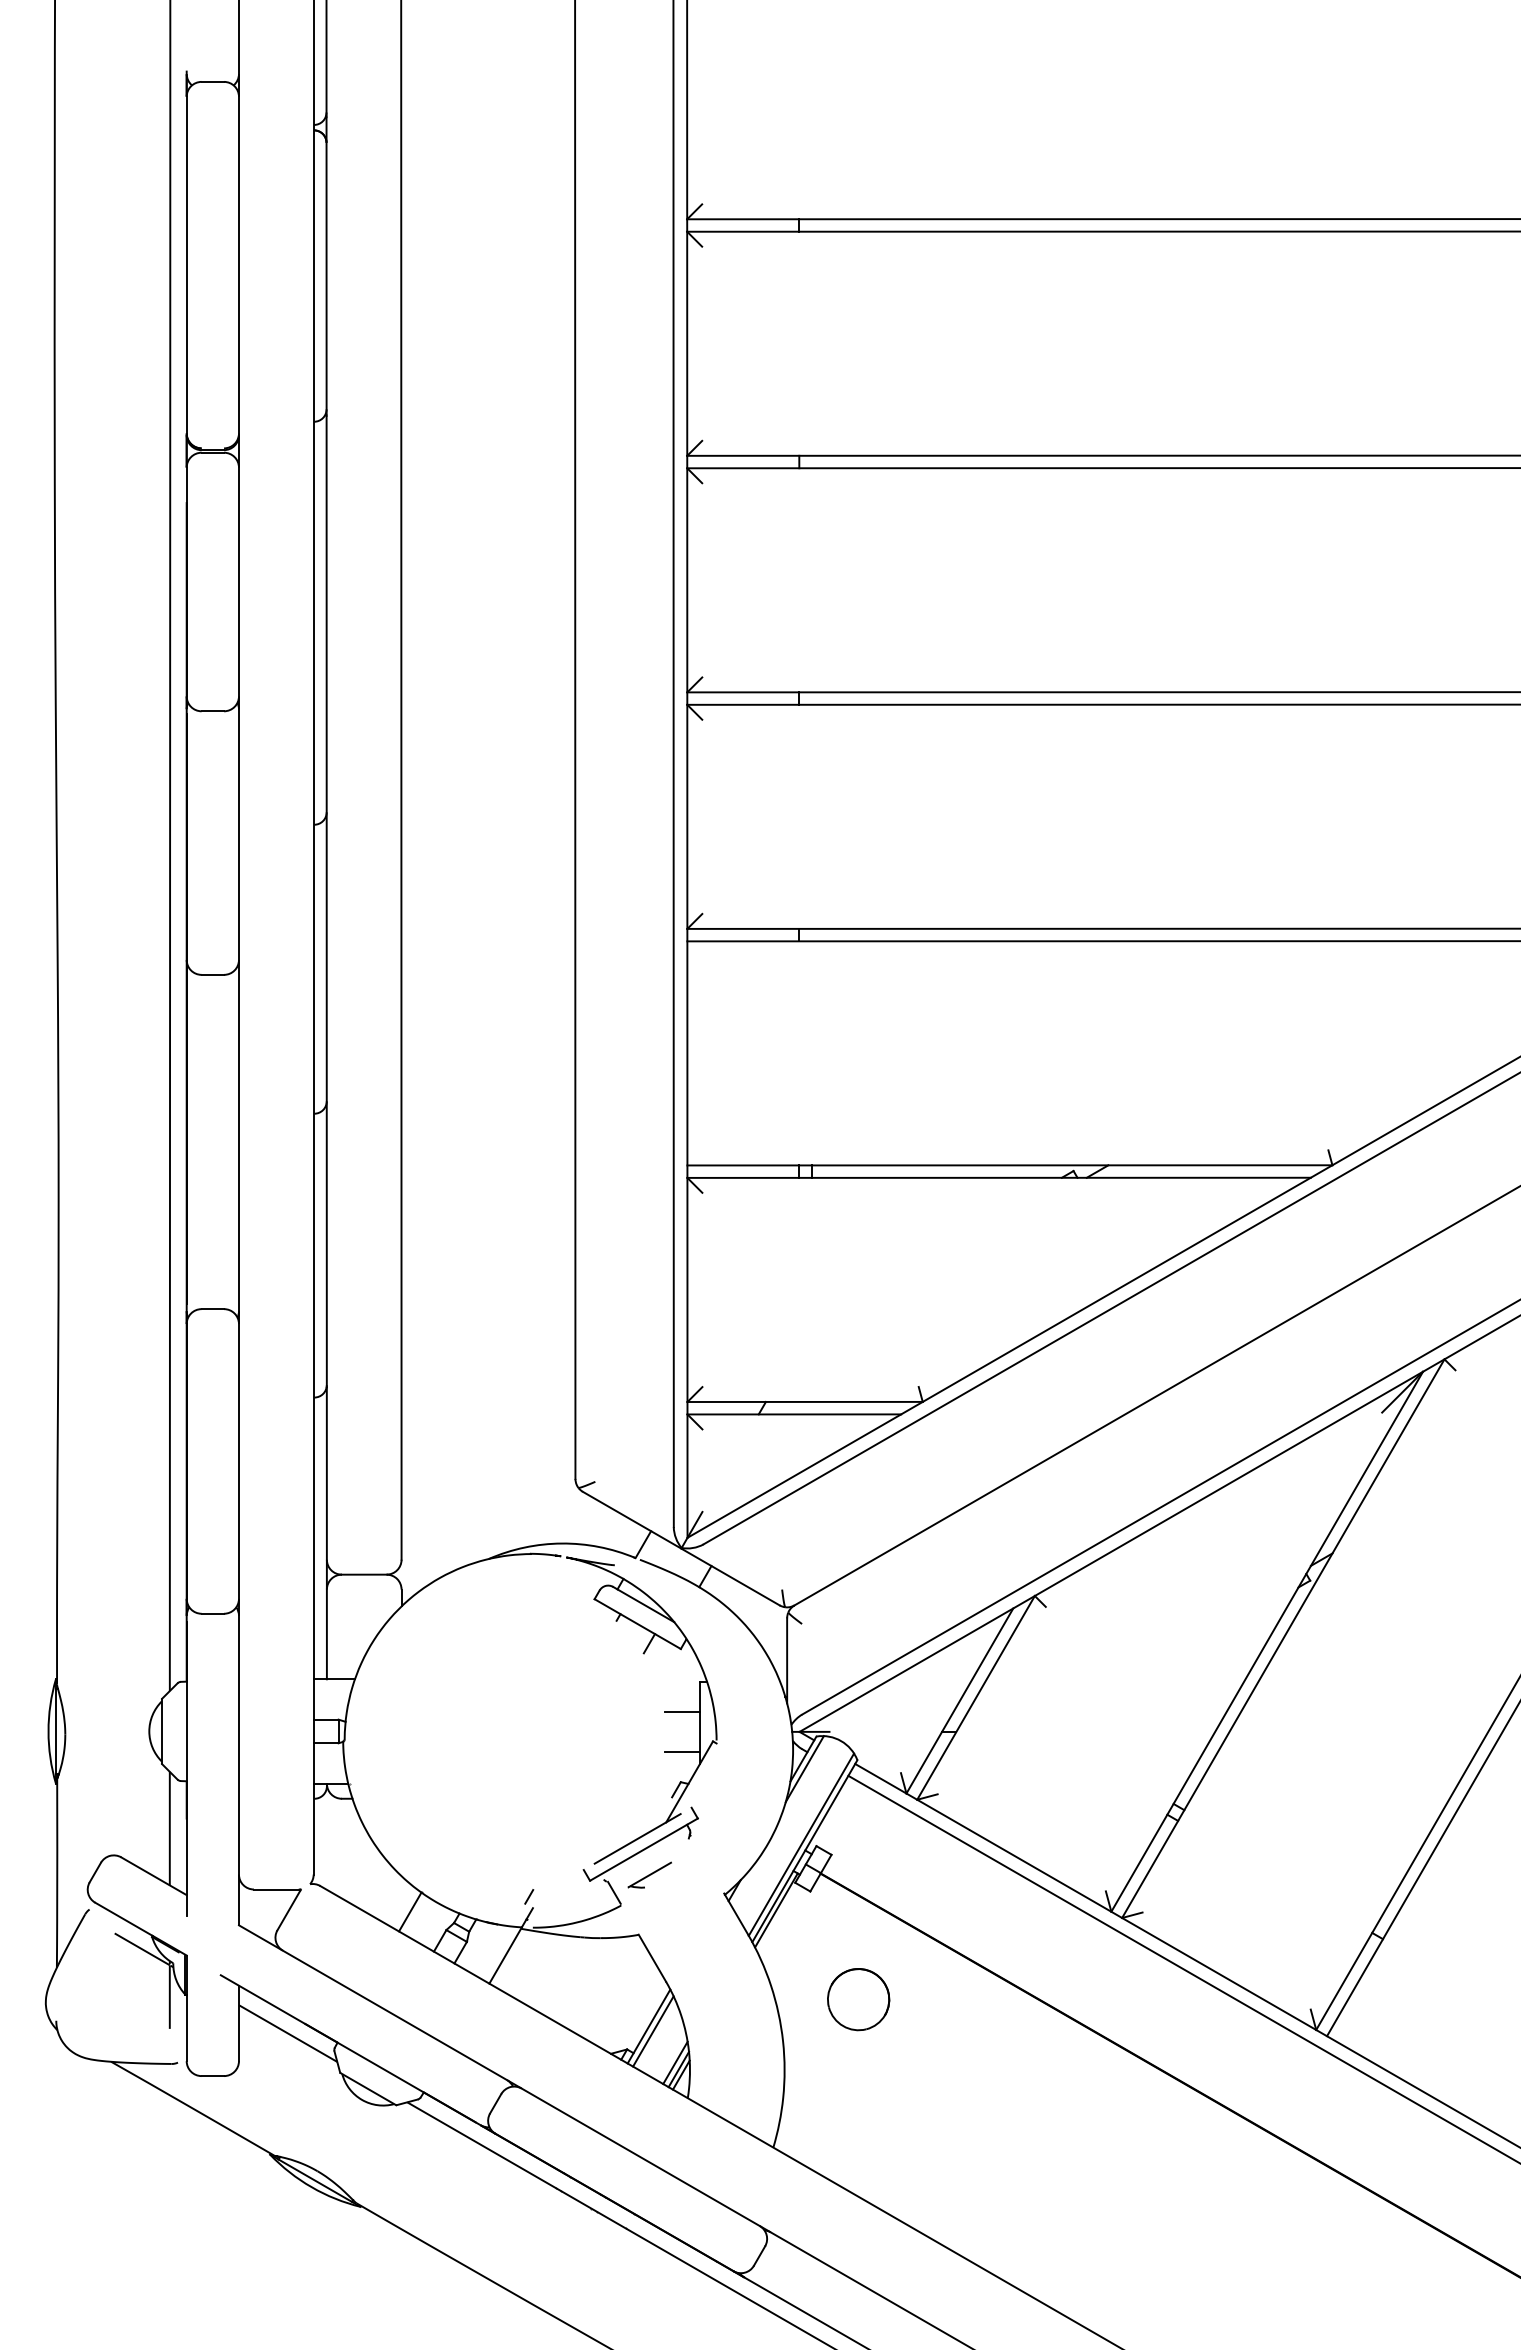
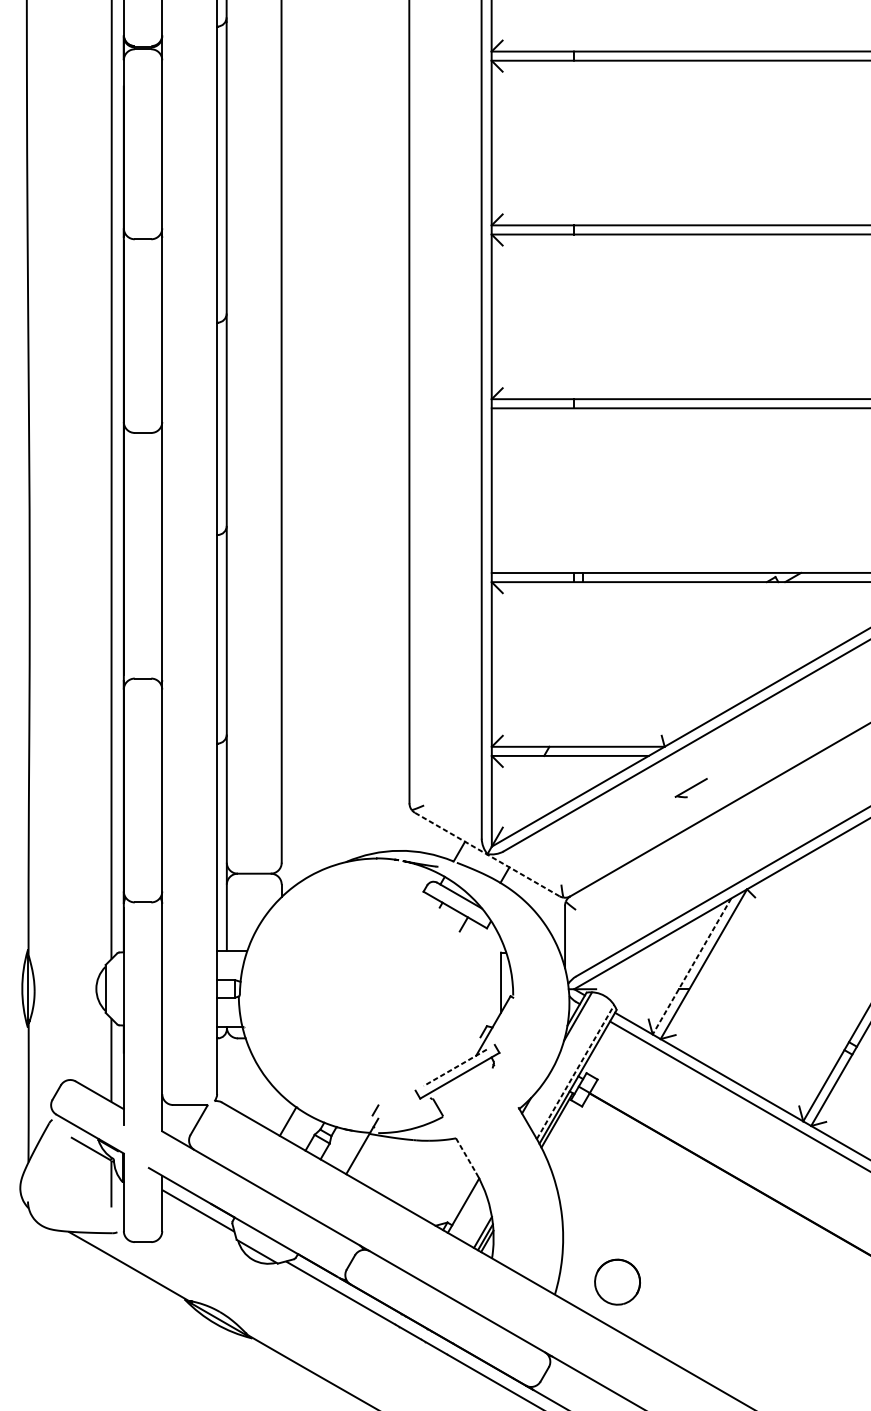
line: (681, 1548) -> (487, 854), solid -> dashed
line: (959, 1700) -> (691, 966), solid -> dashed
line: (682, 1712) -> (488, 974), removed
line: (682, 1751) -> (488, 1003), removed
line: (637, 1838) -> (455, 1067), solid -> dashed
line: (801, 1844) -> (575, 1071), solid -> dashed
part: (649, 1874) -> (690, 787), moved
line: (652, 1958) -> (466, 1155), solid -> dashed
part: (858, 1999) -> (617, 1282), moved
line: (653, 2031) -> (466, 1209), removed

